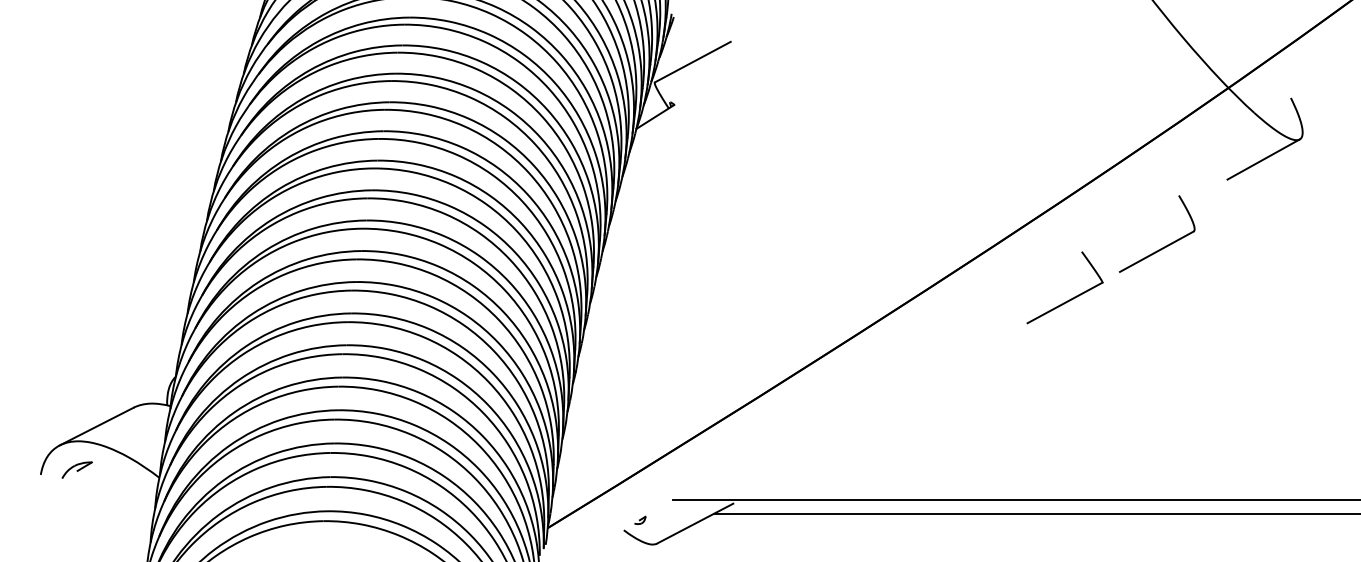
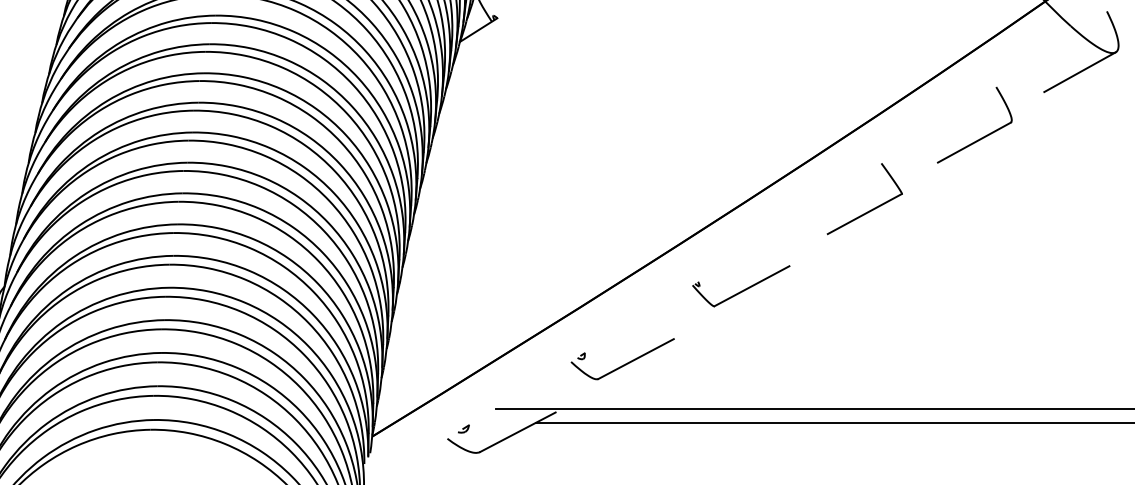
part: (1165, 245) -> (982, 136), moved
part: (1072, 297) -> (872, 208), moved
part: (920, 375) -> (740, 285), added
part: (800, 449) -> (622, 358), added

